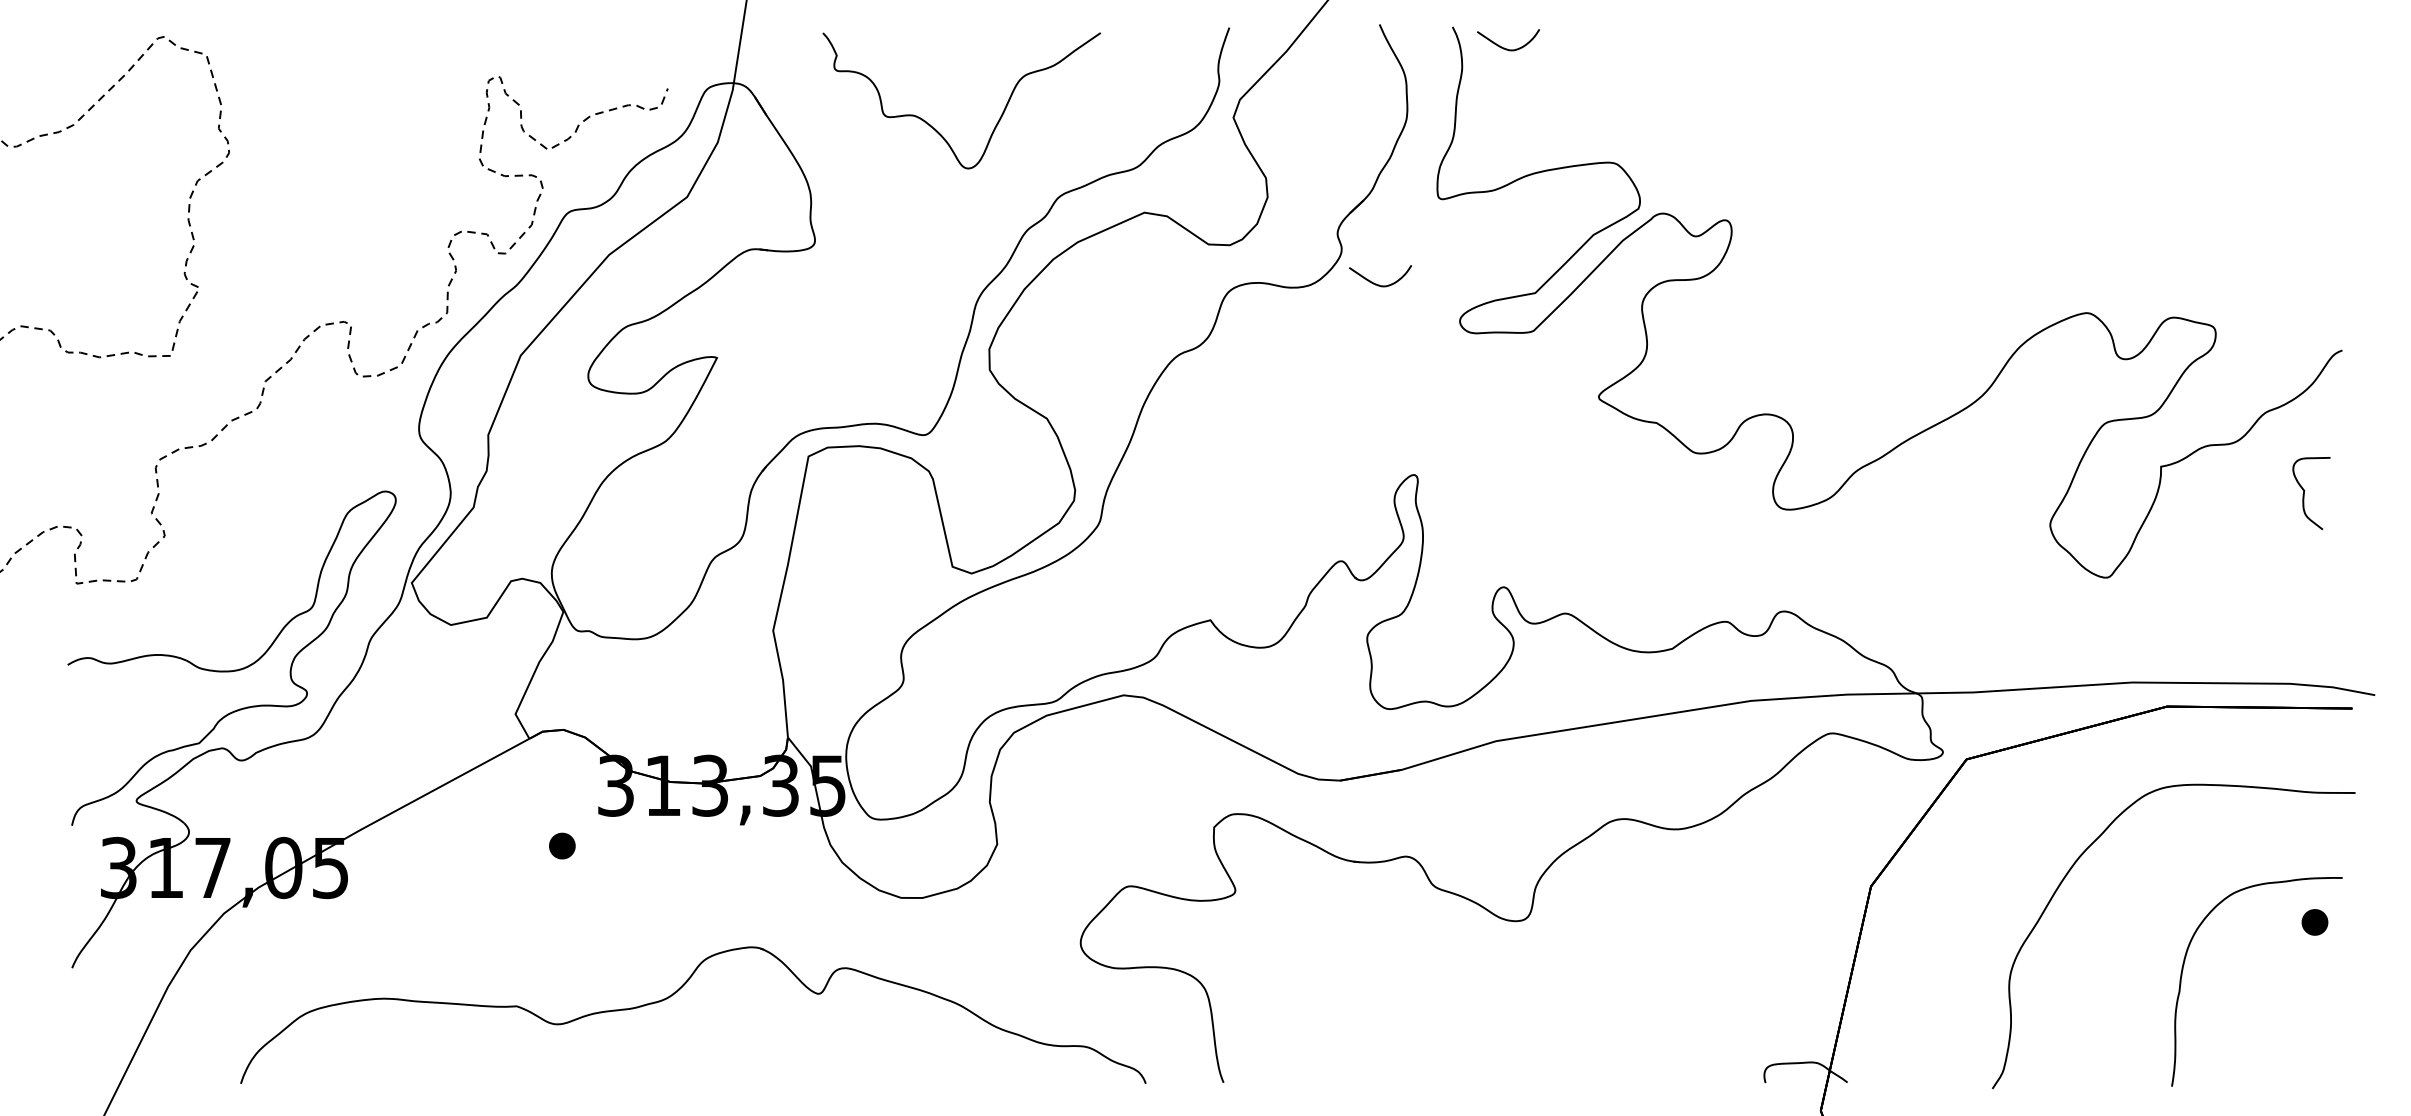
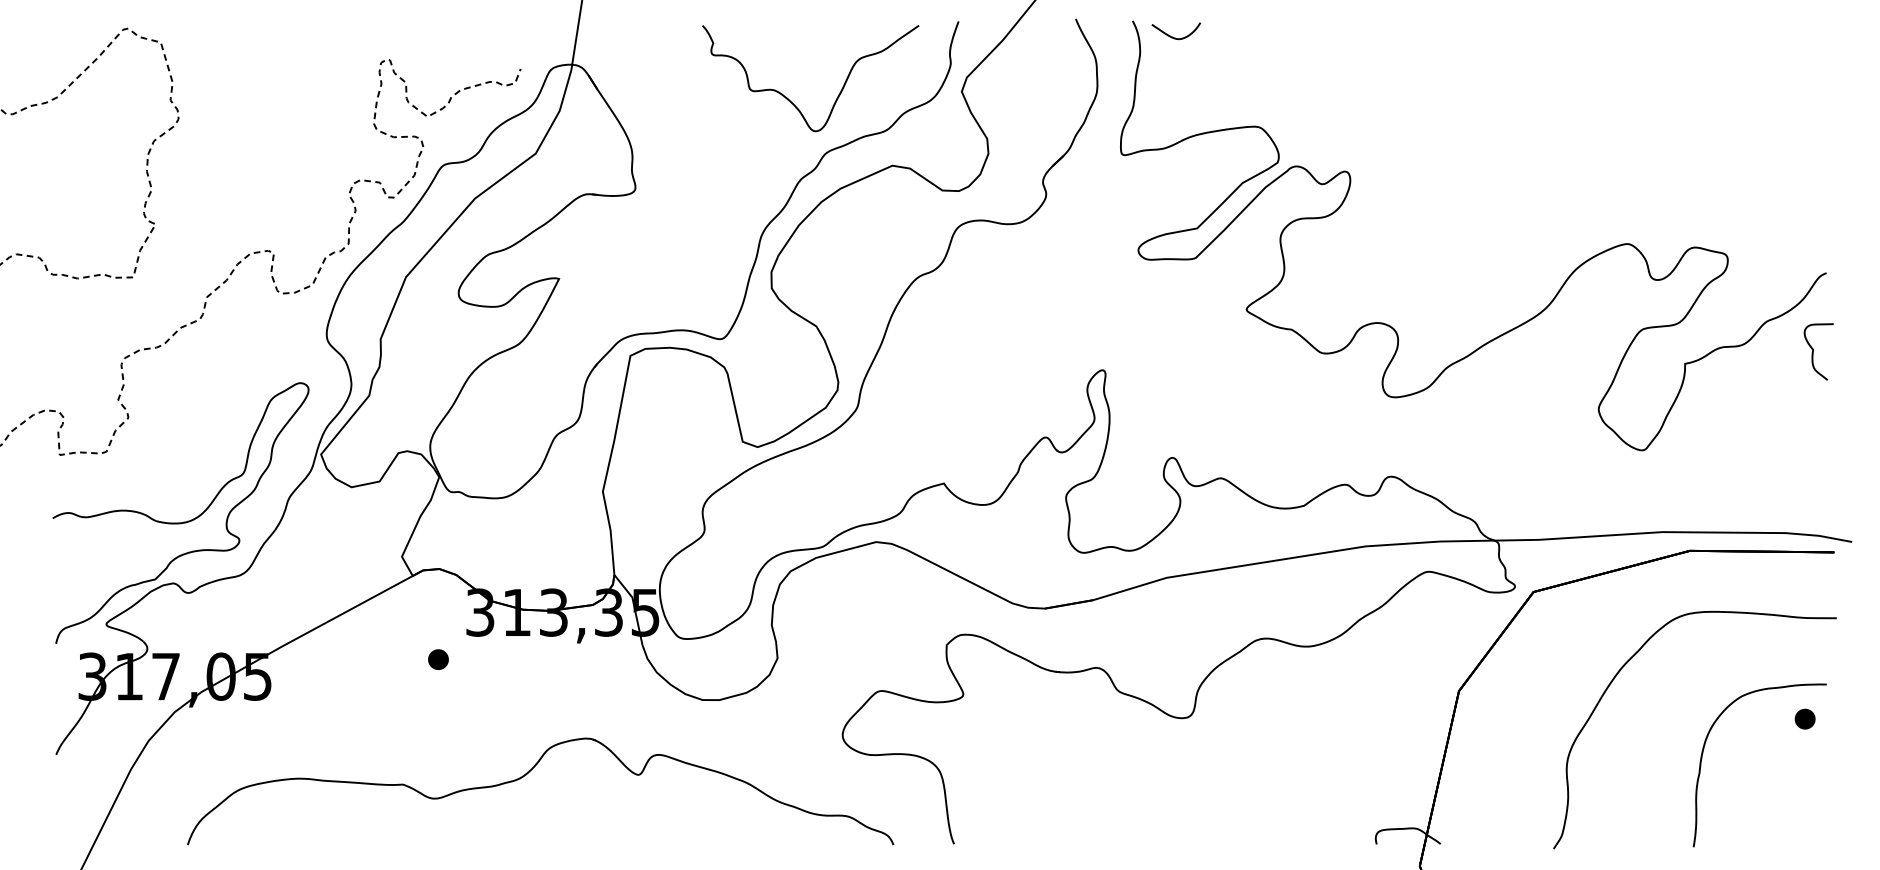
curve: (935, 128) -> (790, 100), moved
curve: (1376, 283) -> (1073, 220), removed
curve: (2305, 490) -> (1814, 349), moved

